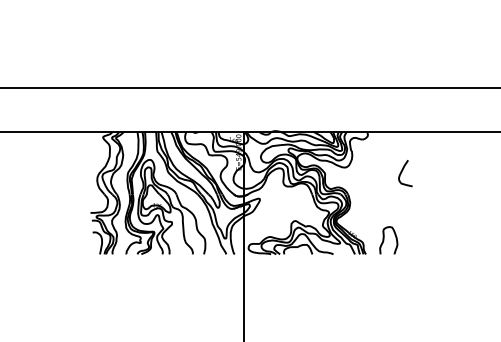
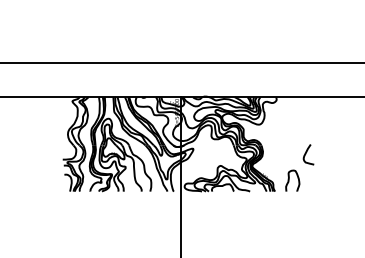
curve: (402, 172) -> (306, 153), moved

